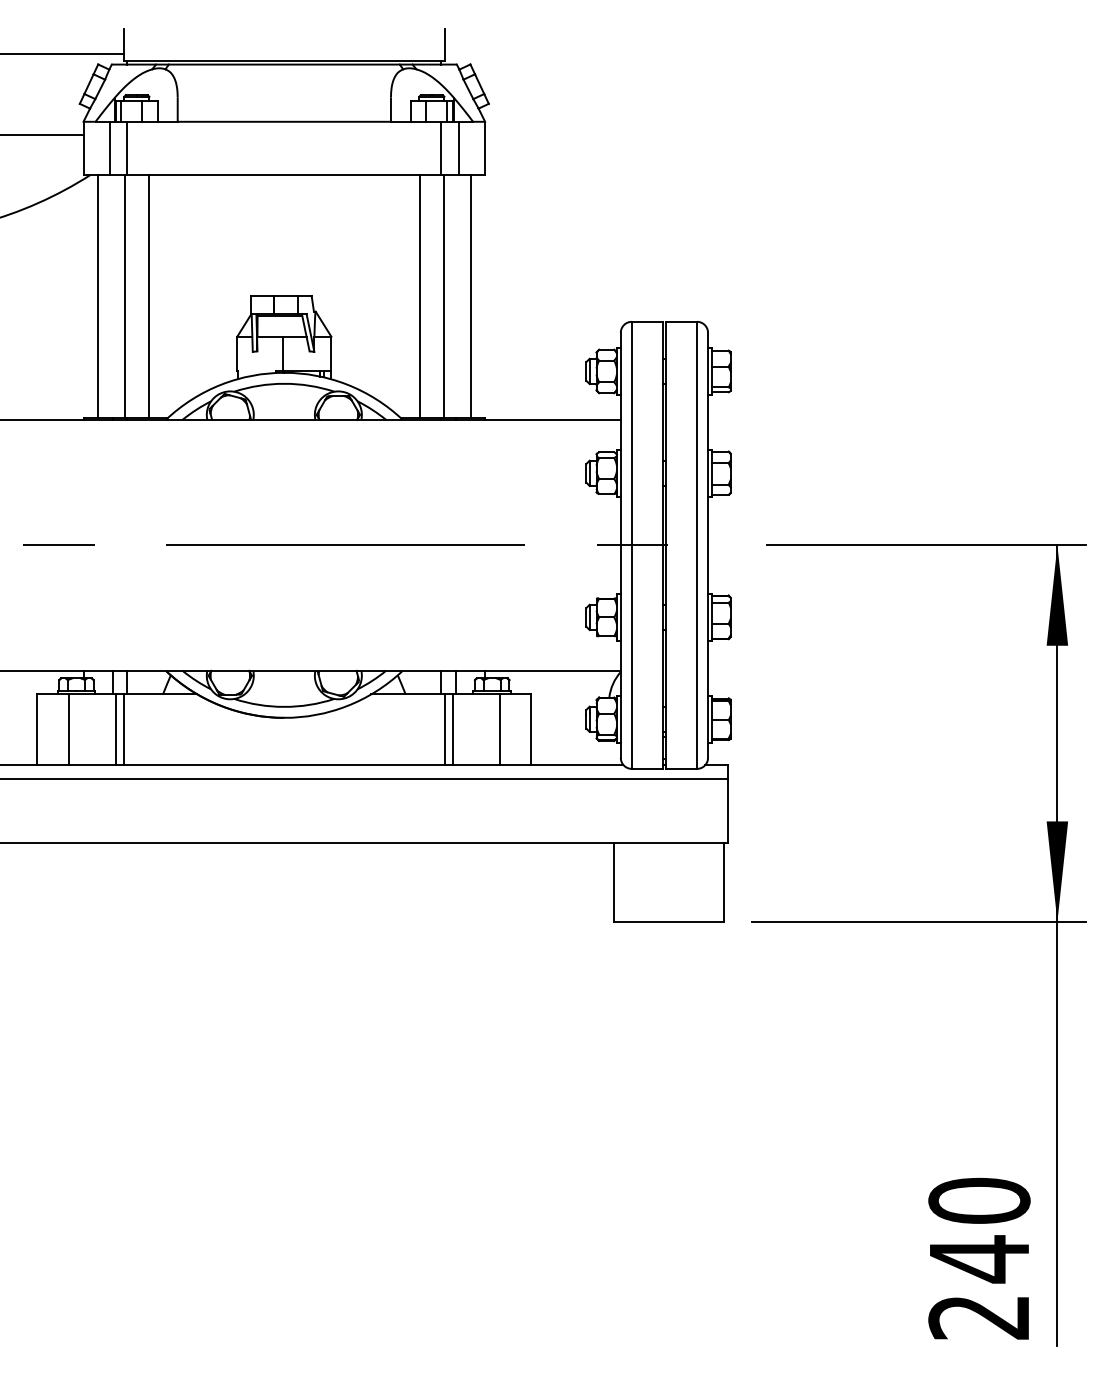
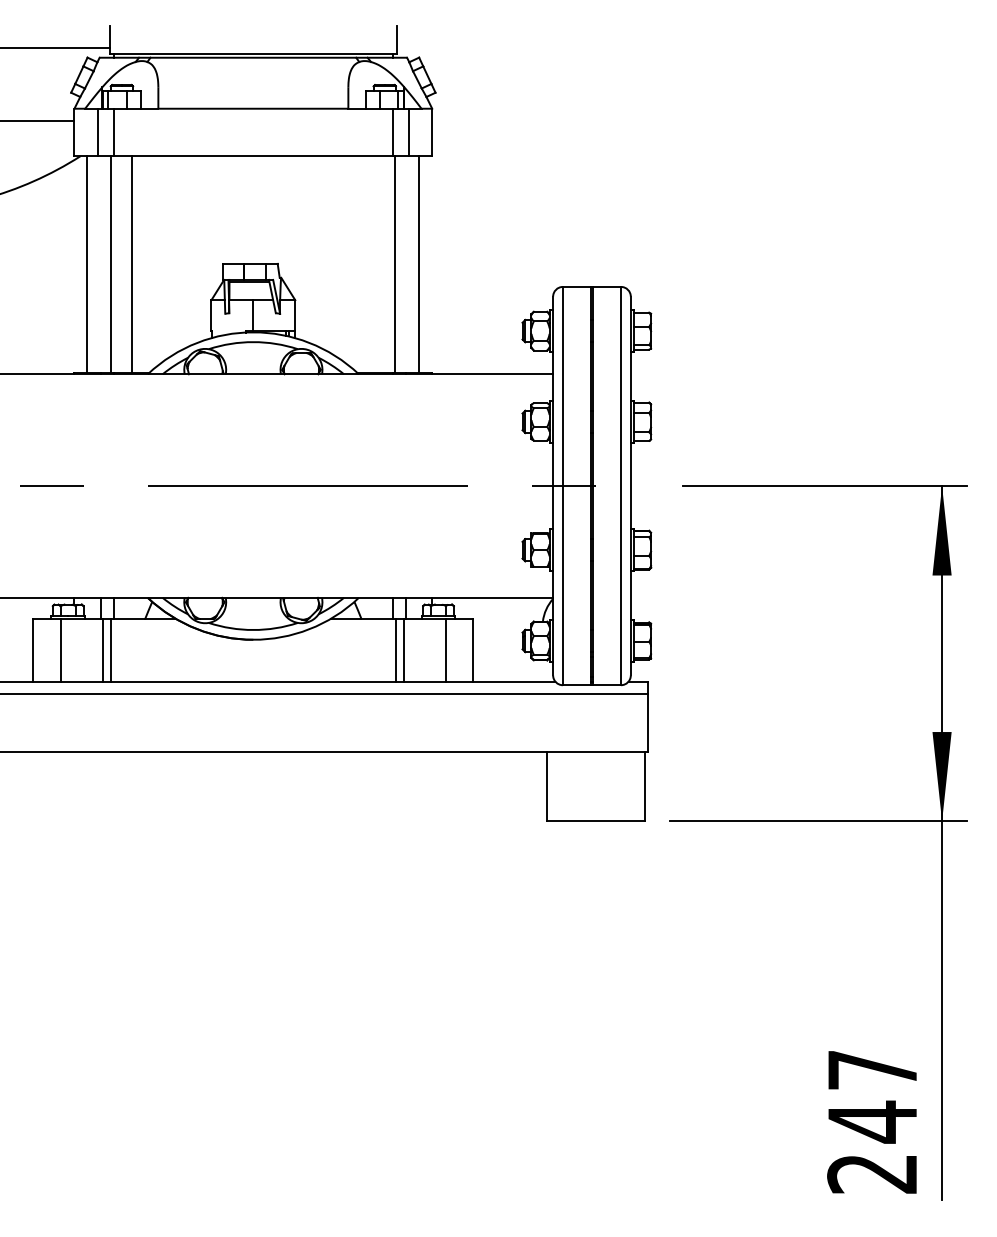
line: (420, 296) -> (374, 264), removed
text: (979, 1200) -> (872, 1069), 240 -> 247

